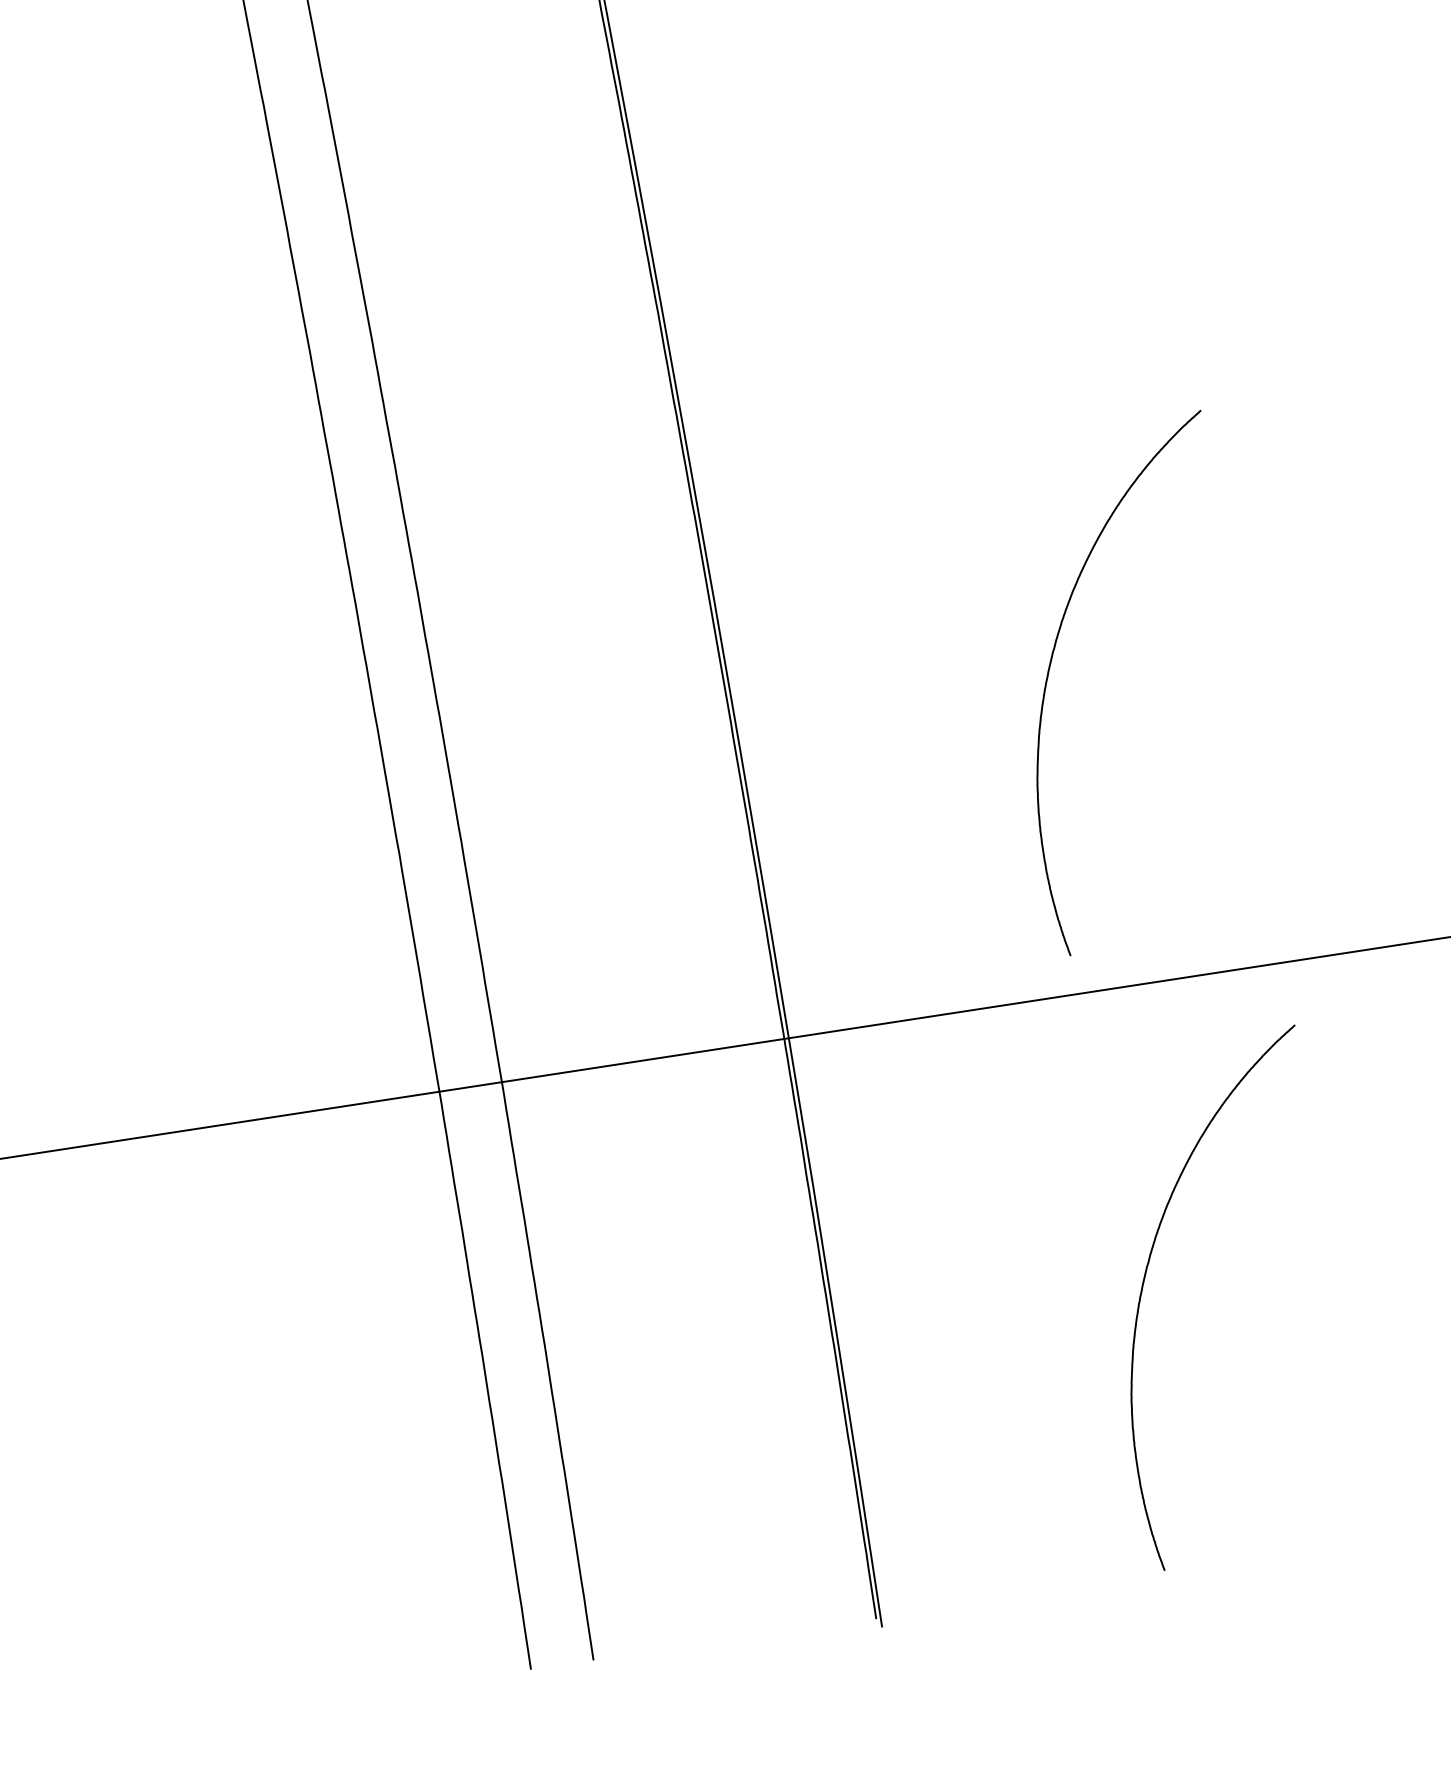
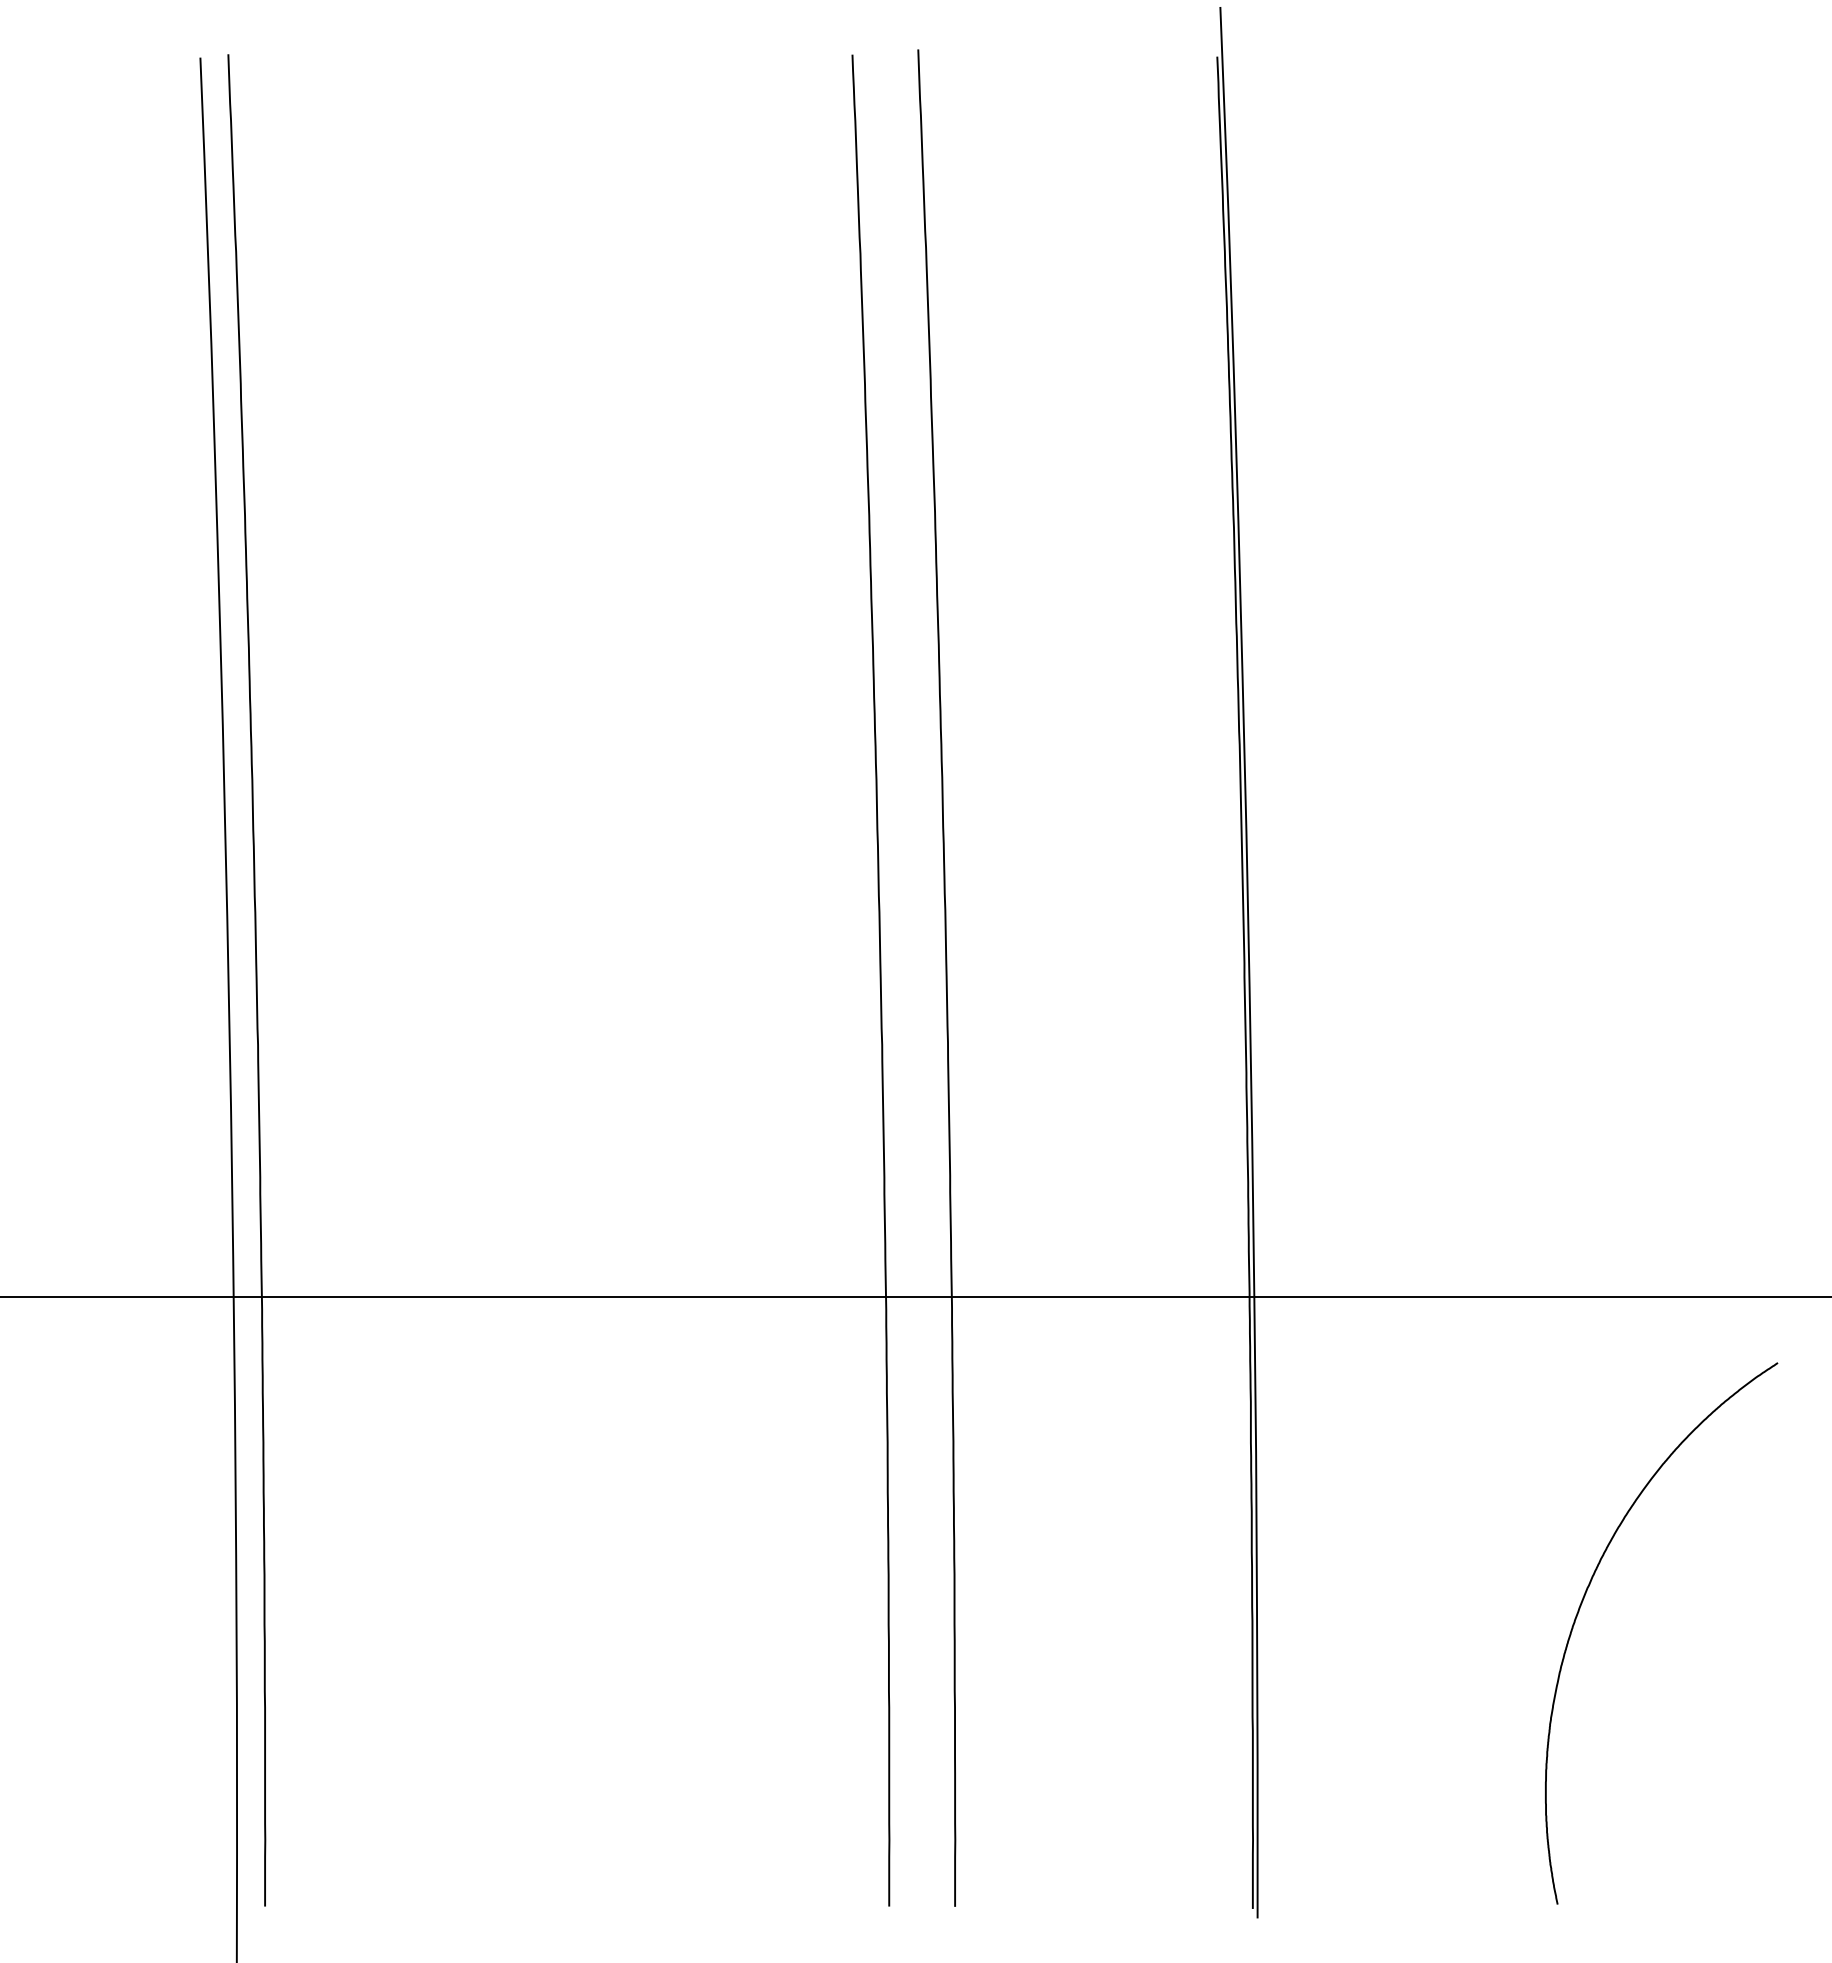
curve: (1051, 664) -> (1583, 953), removed

